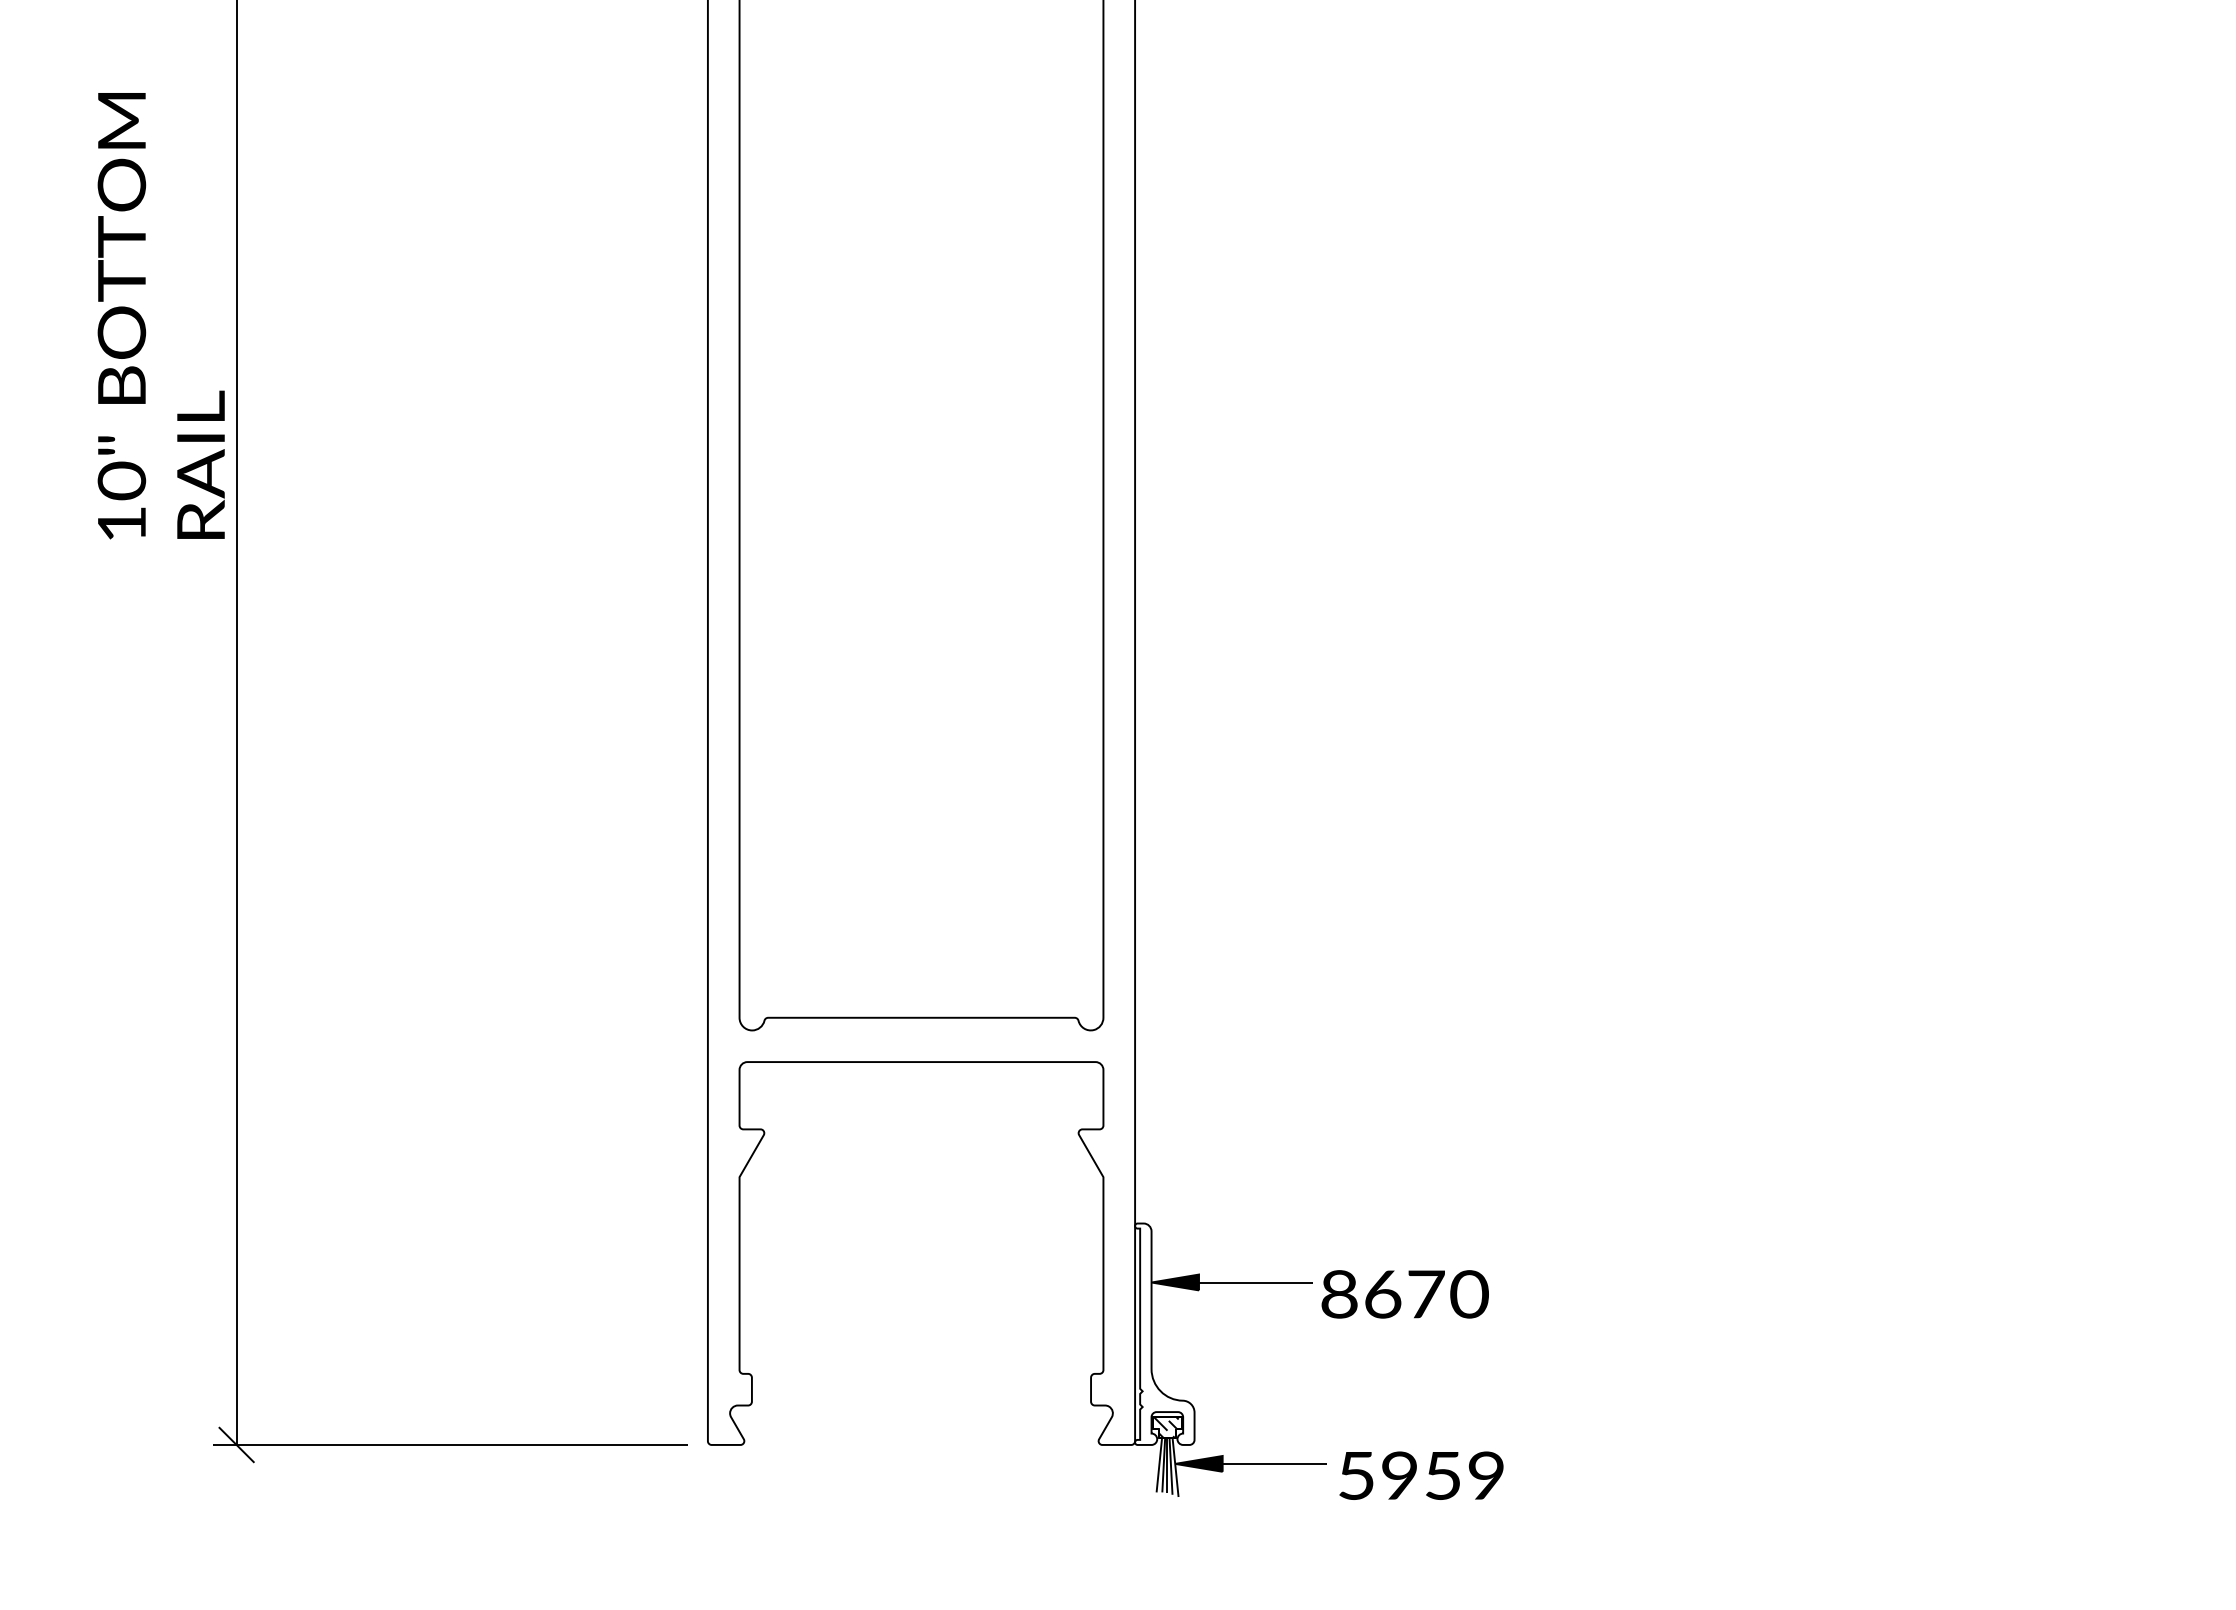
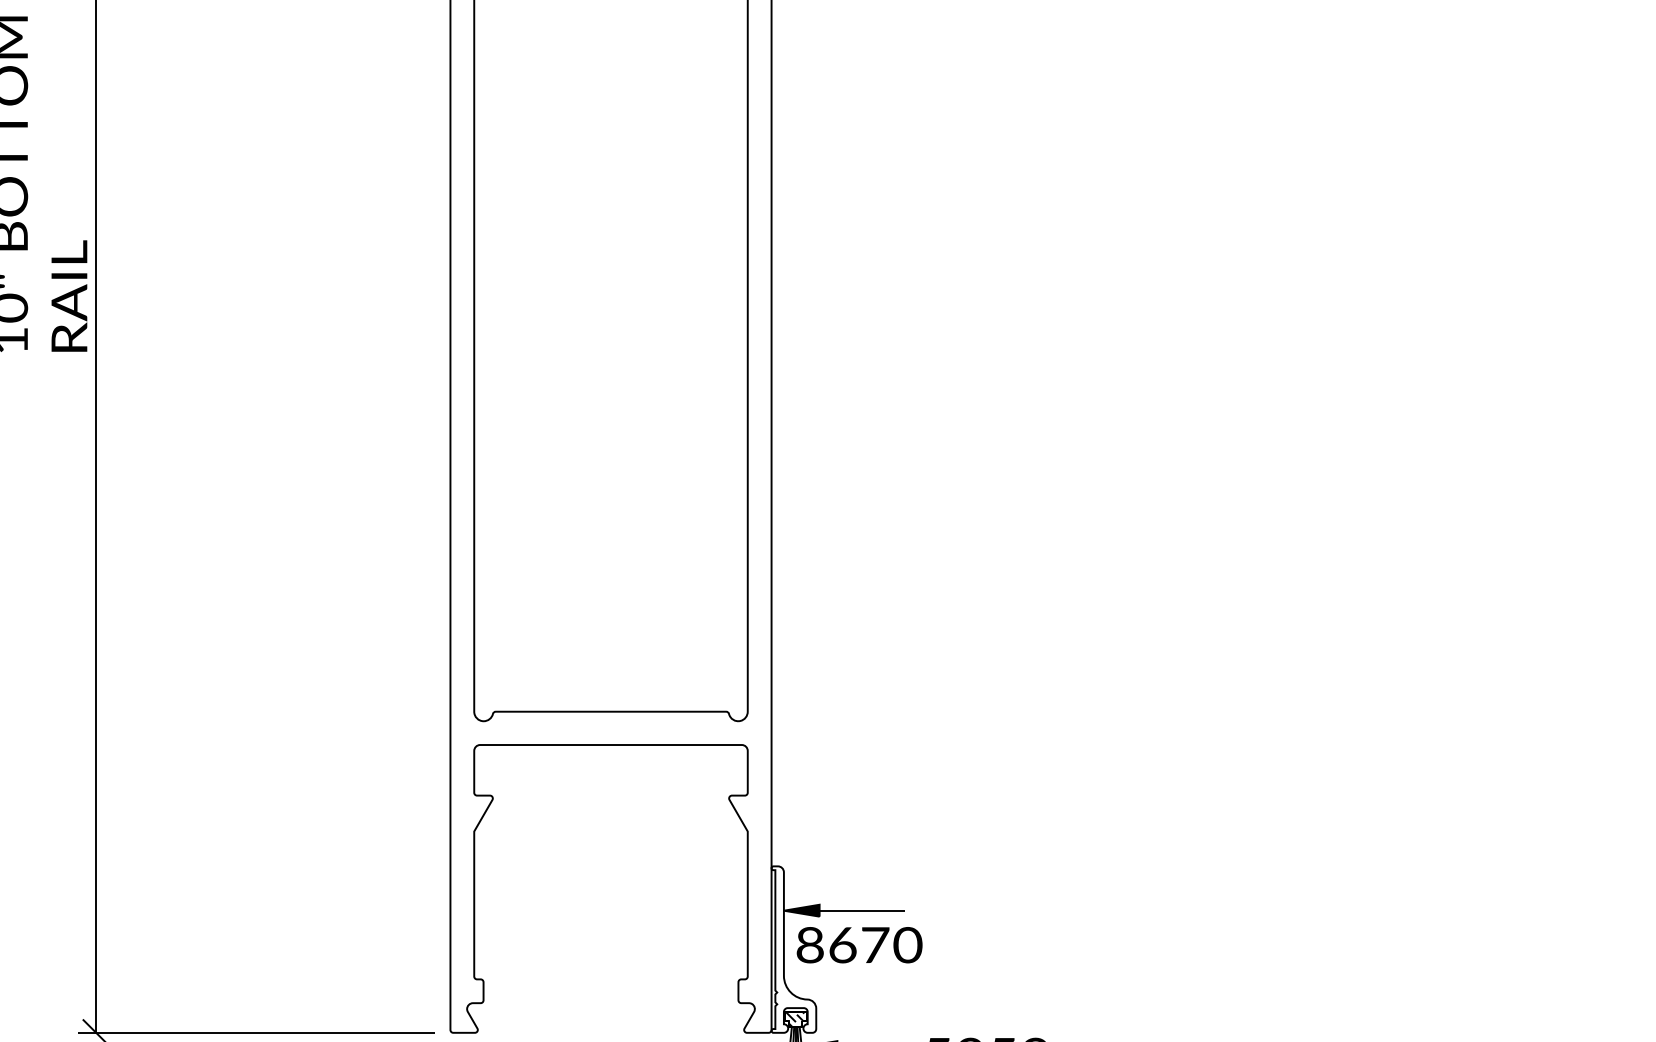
text: (1404, 1294) -> (859, 945), moved

